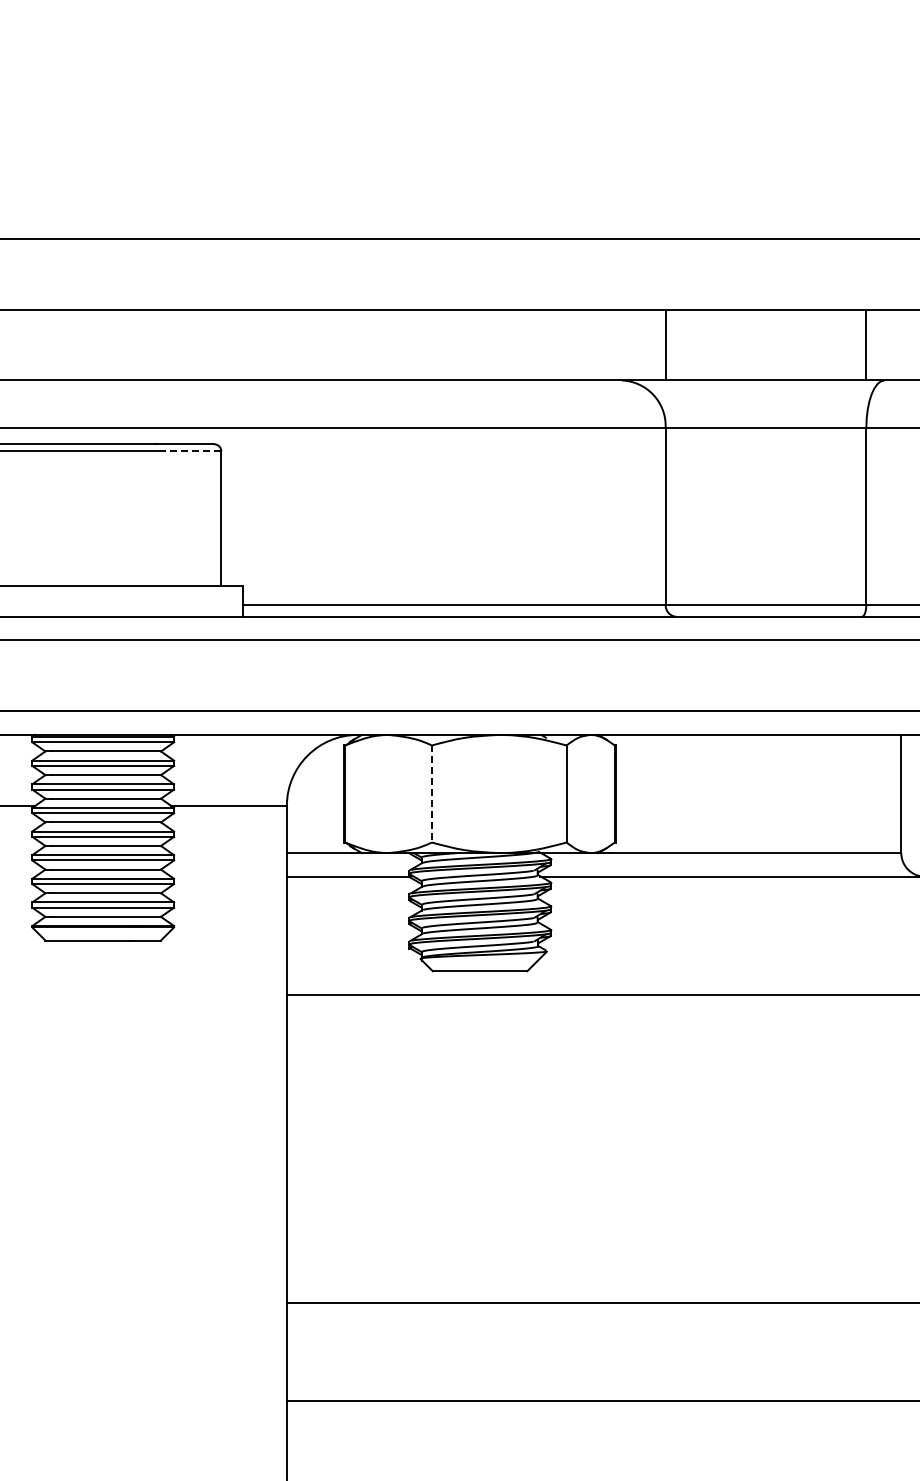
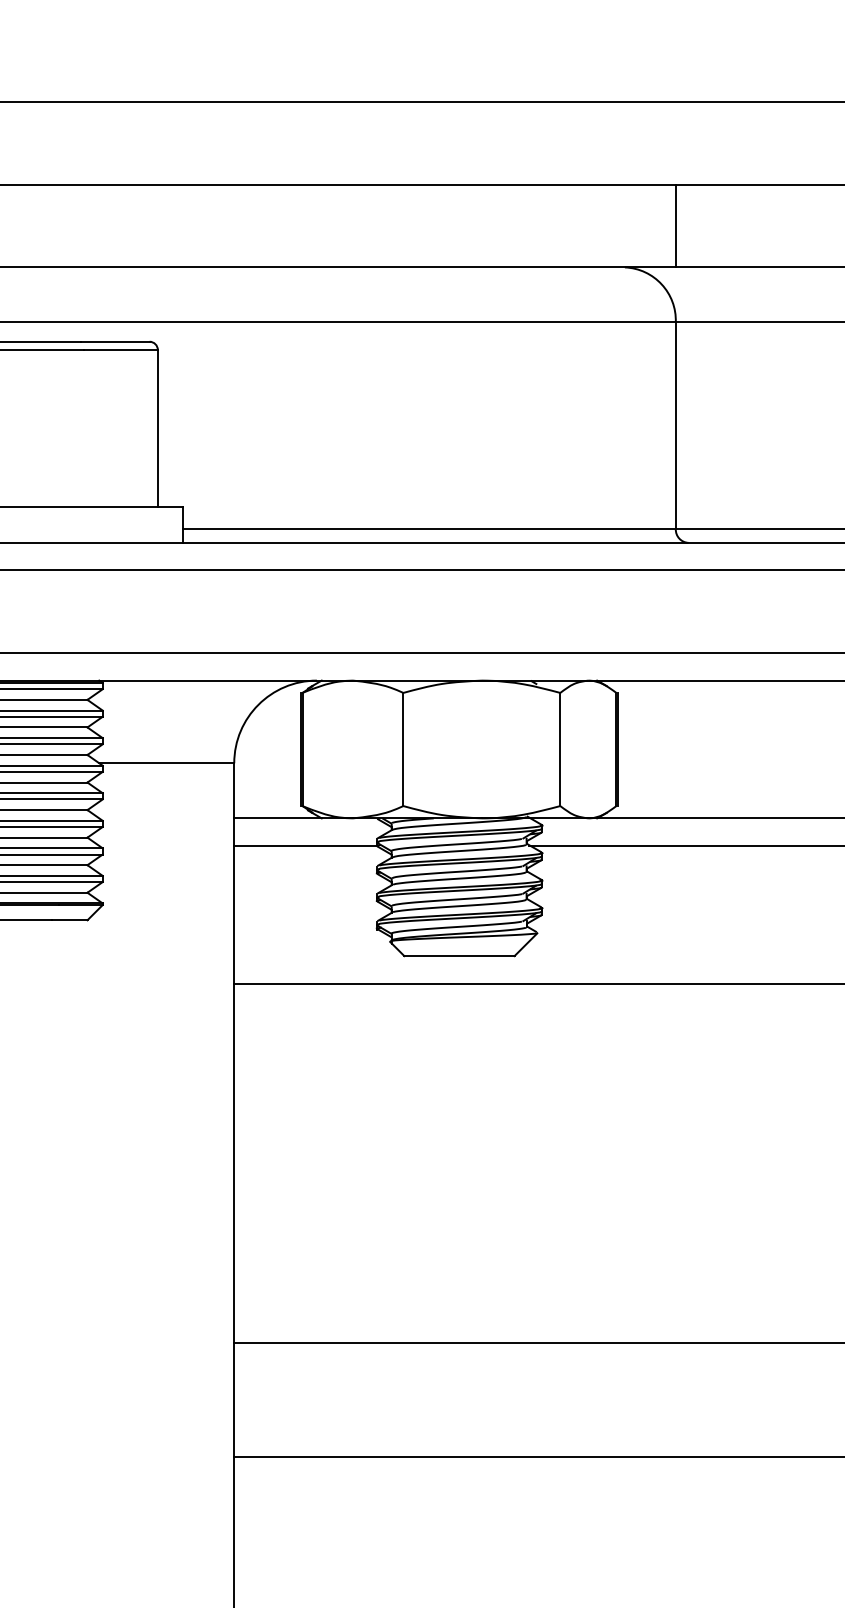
line: (189, 451) -> (120, 350), dashed -> solid
line: (431, 794) -> (402, 750), dashed -> solid

